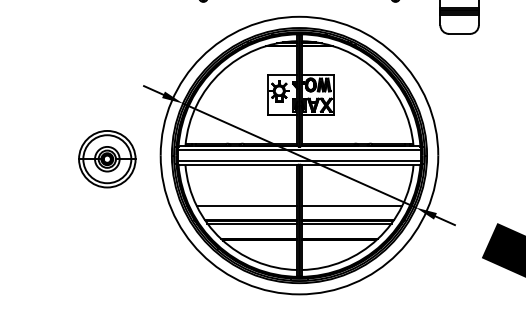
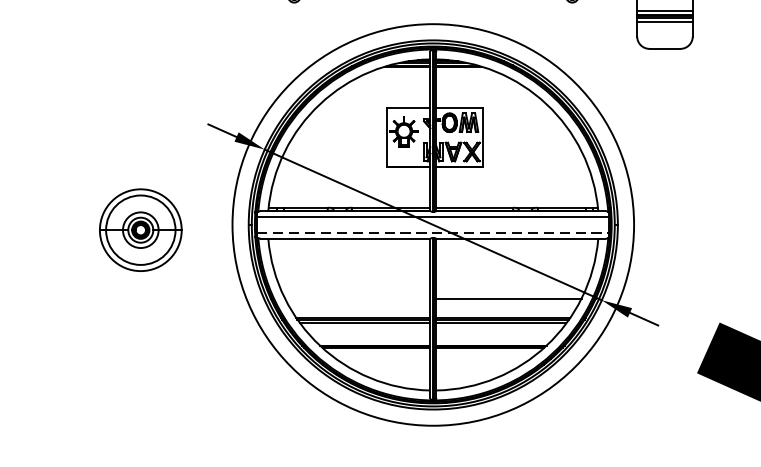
part: (107, 159) -> (141, 230), moved
line: (299, 160) -> (433, 232), solid -> dashed
line: (246, 206) -> (356, 298), removed

